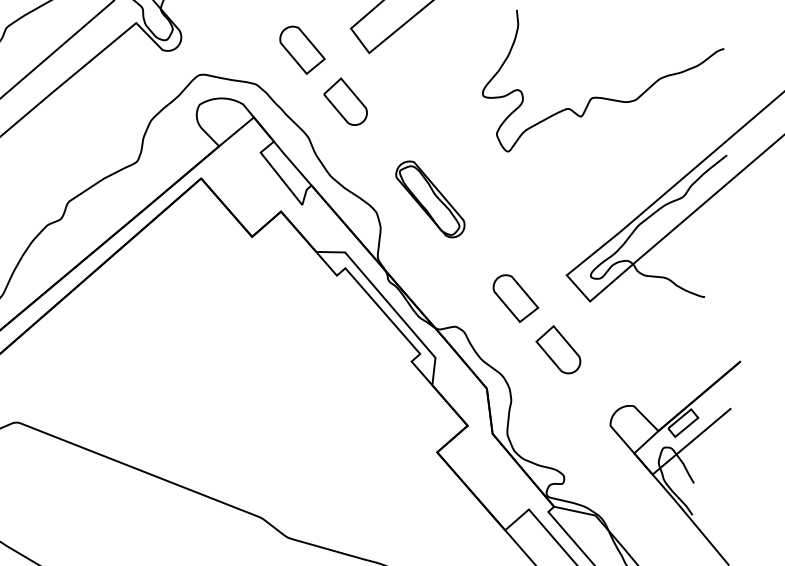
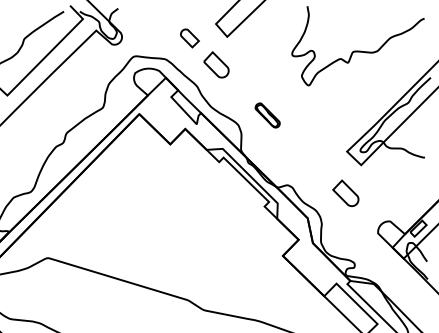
part: (301, 50) -> (189, 38), size x0.7
part: (429, 199) -> (267, 115), size x0.6
part: (515, 297) -> (319, 166), removed

